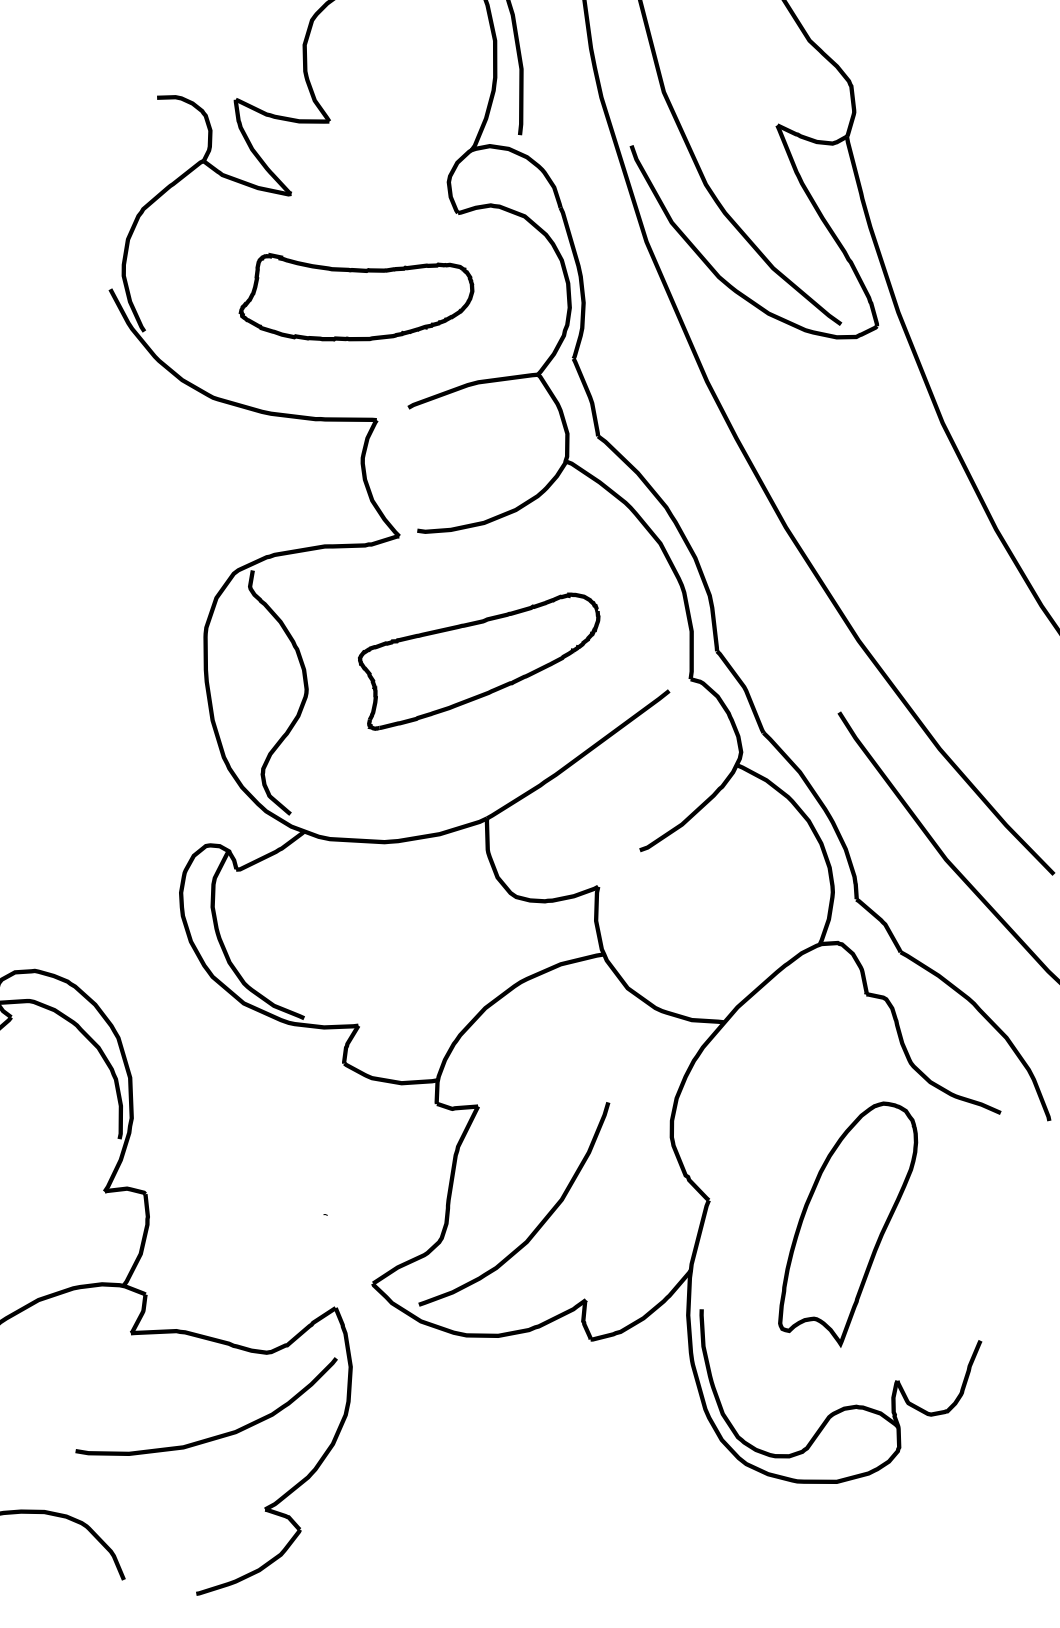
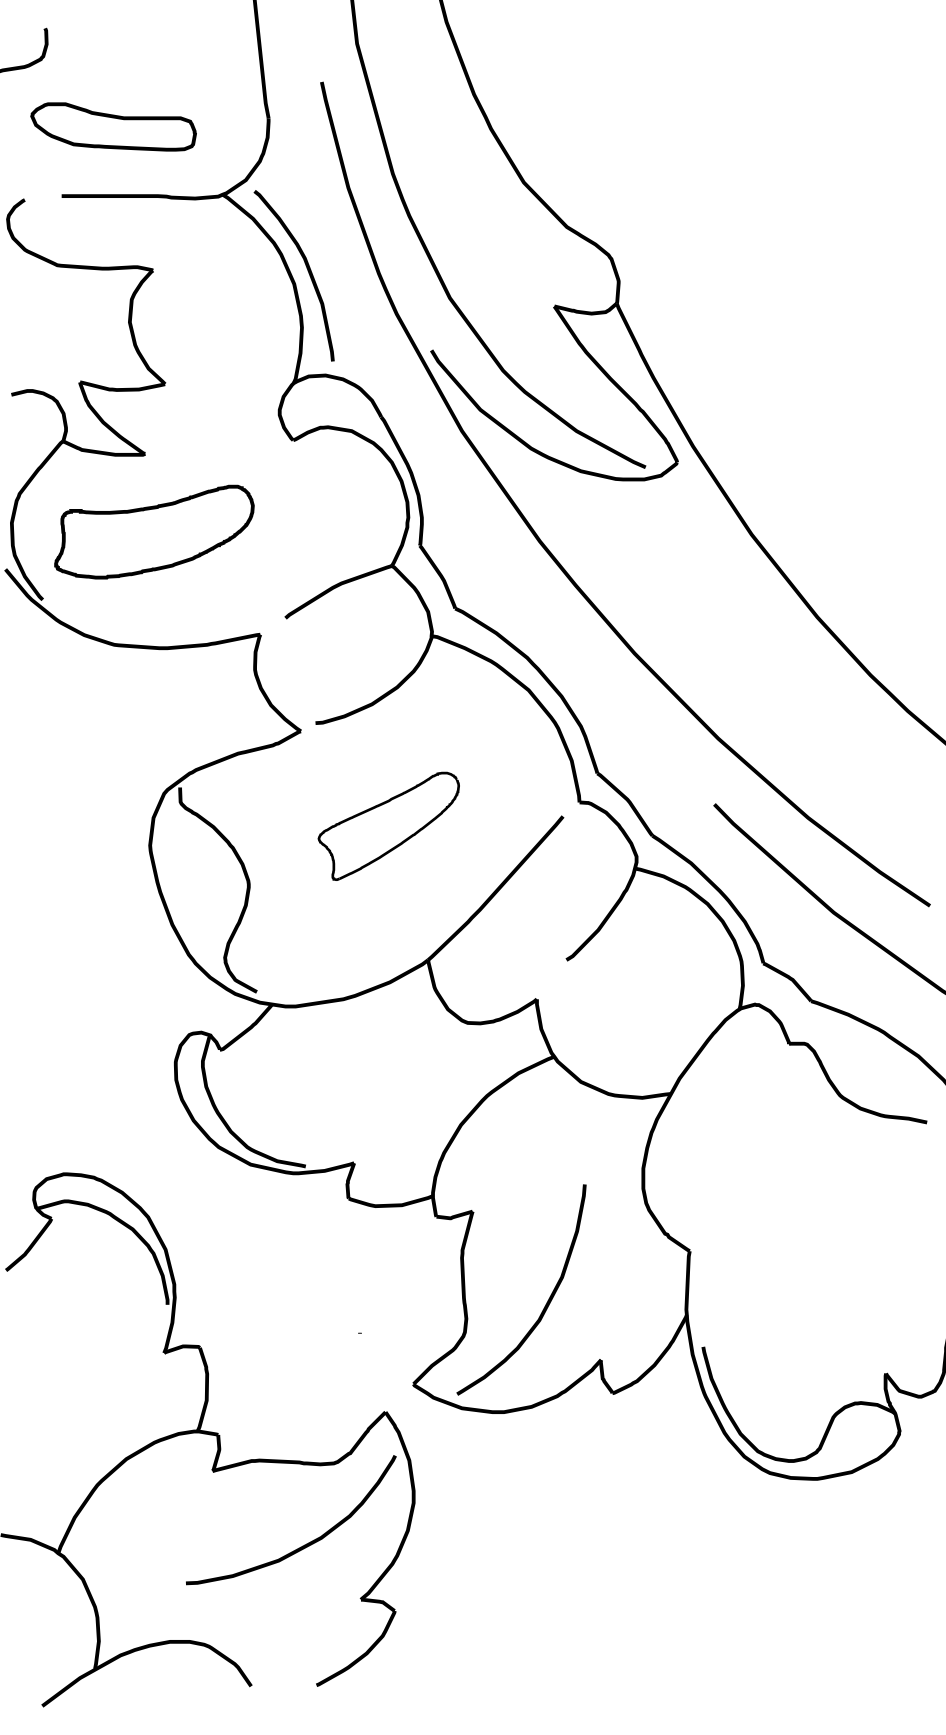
part: (357, 297) -> (154, 531), moved
part: (474, 661) -> (388, 826), size x0.7
part: (848, 1220) -> (814, 1243), removed

